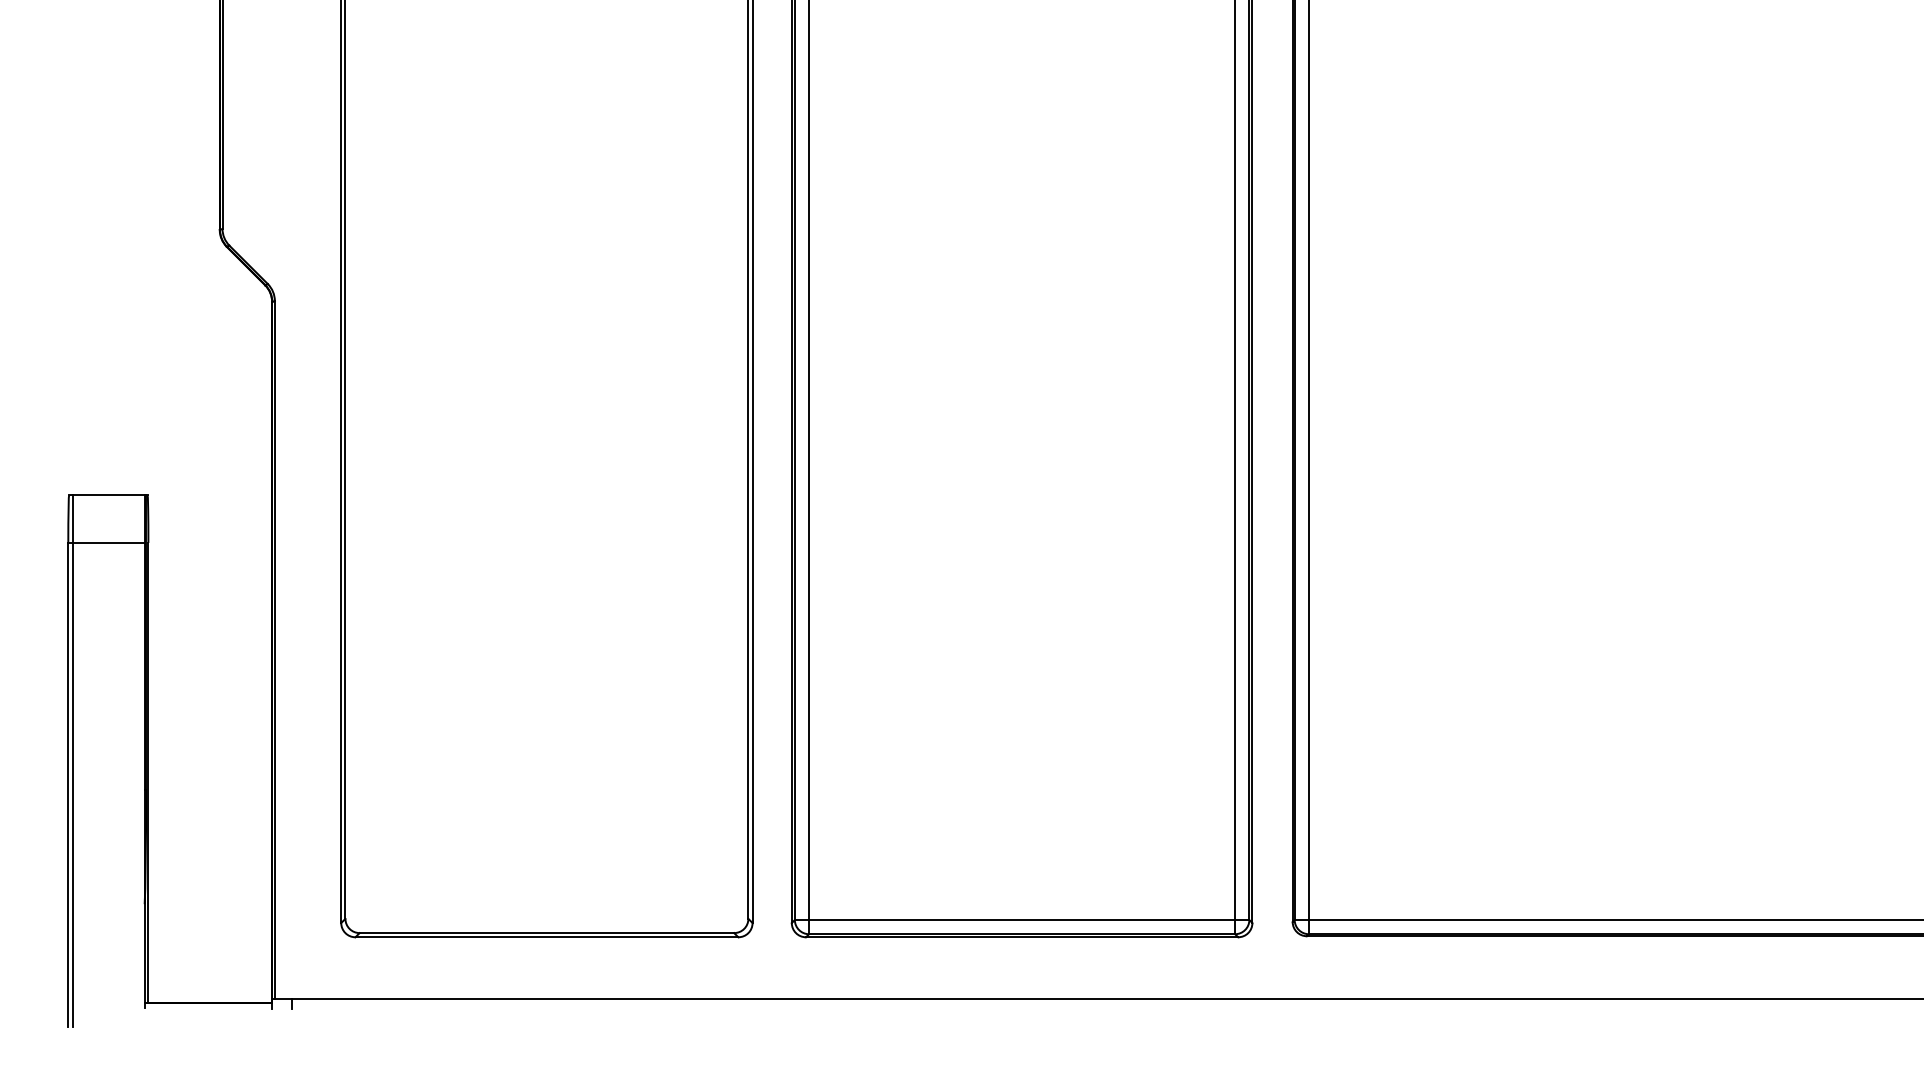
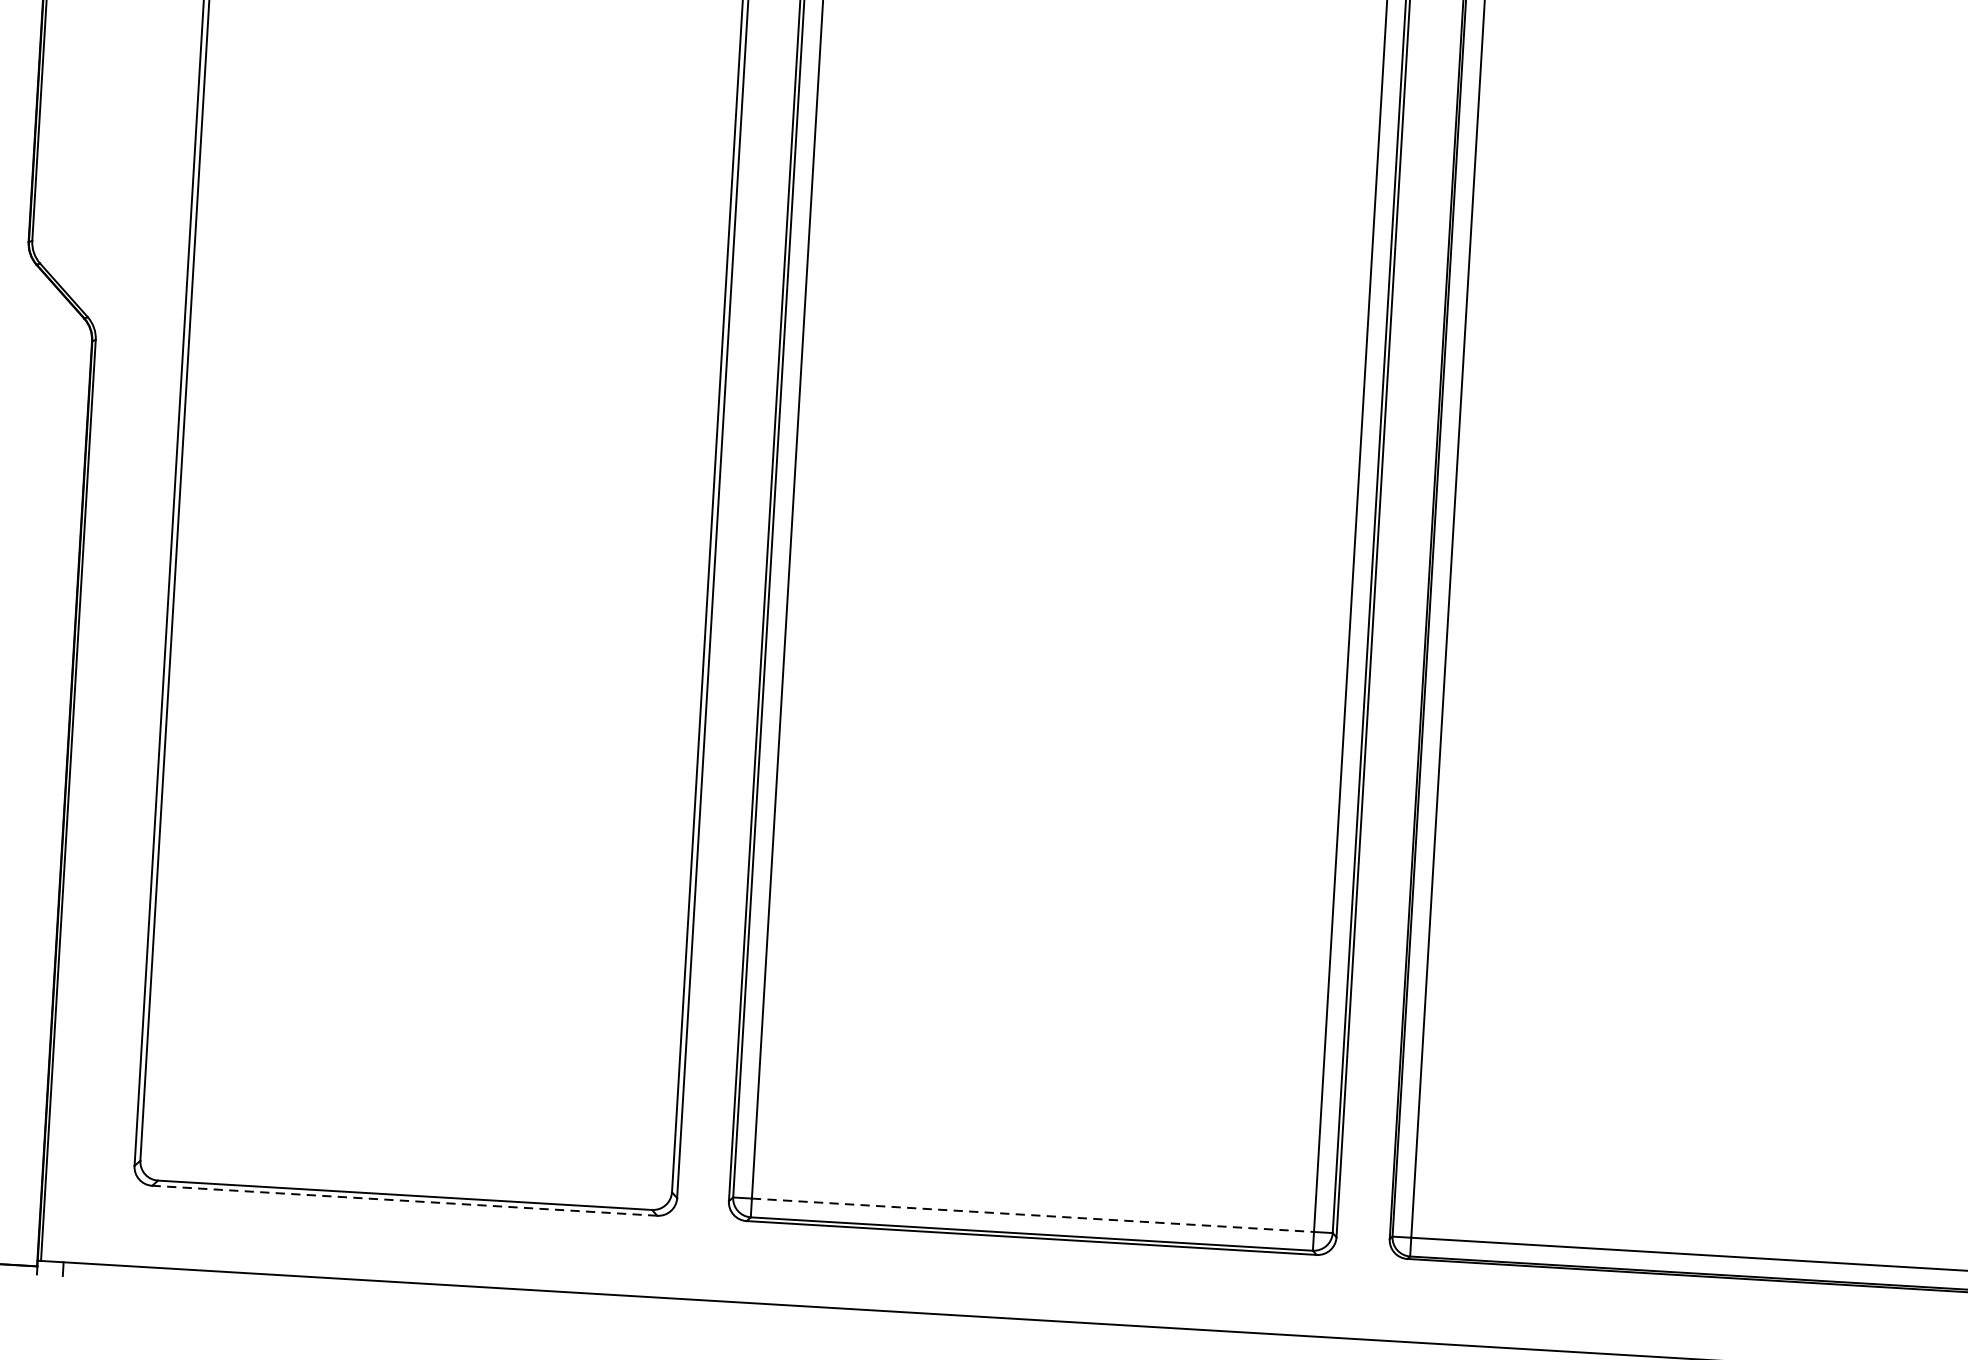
line: (1022, 920) -> (1033, 1215), solid -> dashed
line: (546, 937) -> (404, 1201), solid -> dashed

